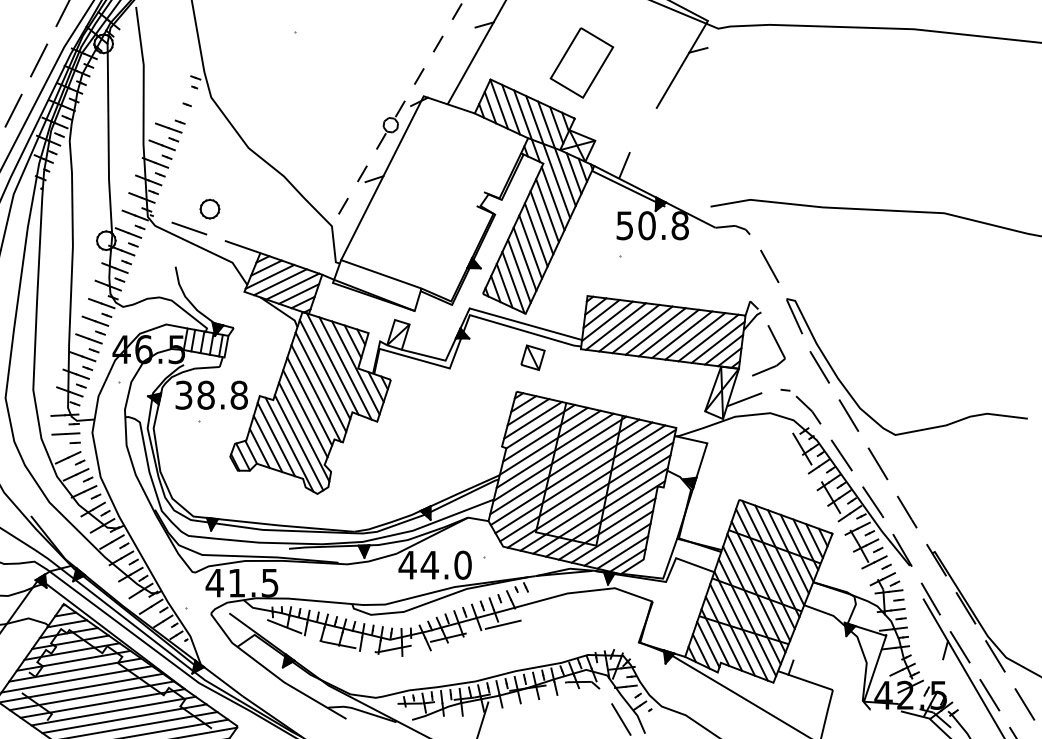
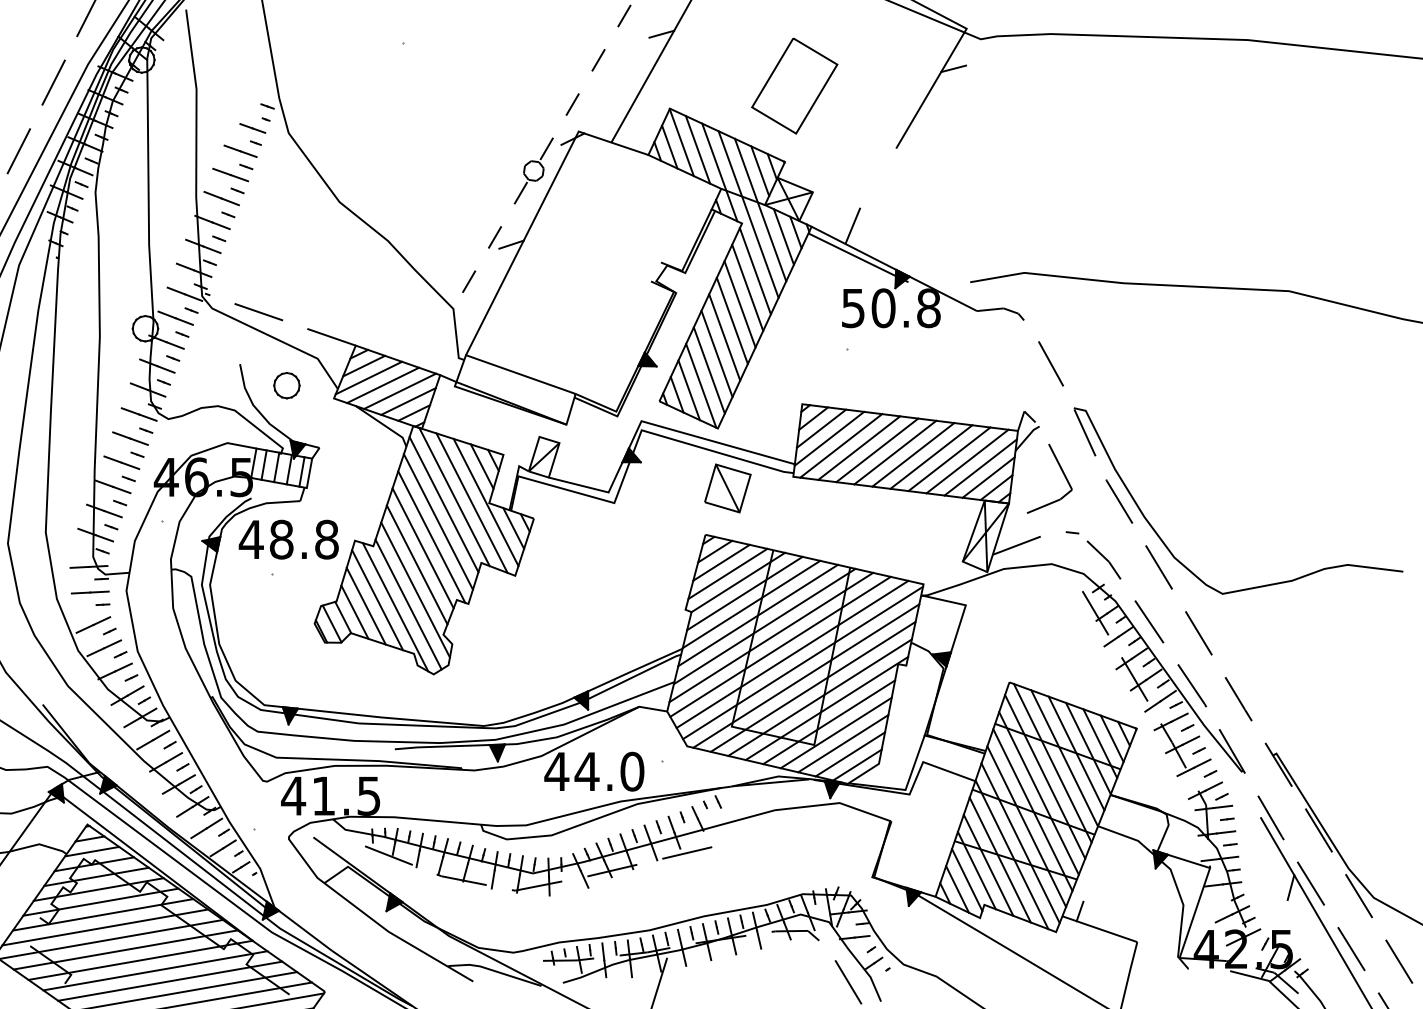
line: (184, 94) -> (252, 128), added
line: (175, 110) -> (240, 150), added
part: (209, 209) -> (286, 385), moved
part: (532, 357) -> (727, 488), size x1.43
text: (183, 395) -> (250, 539), 38.8 -> 48.8

